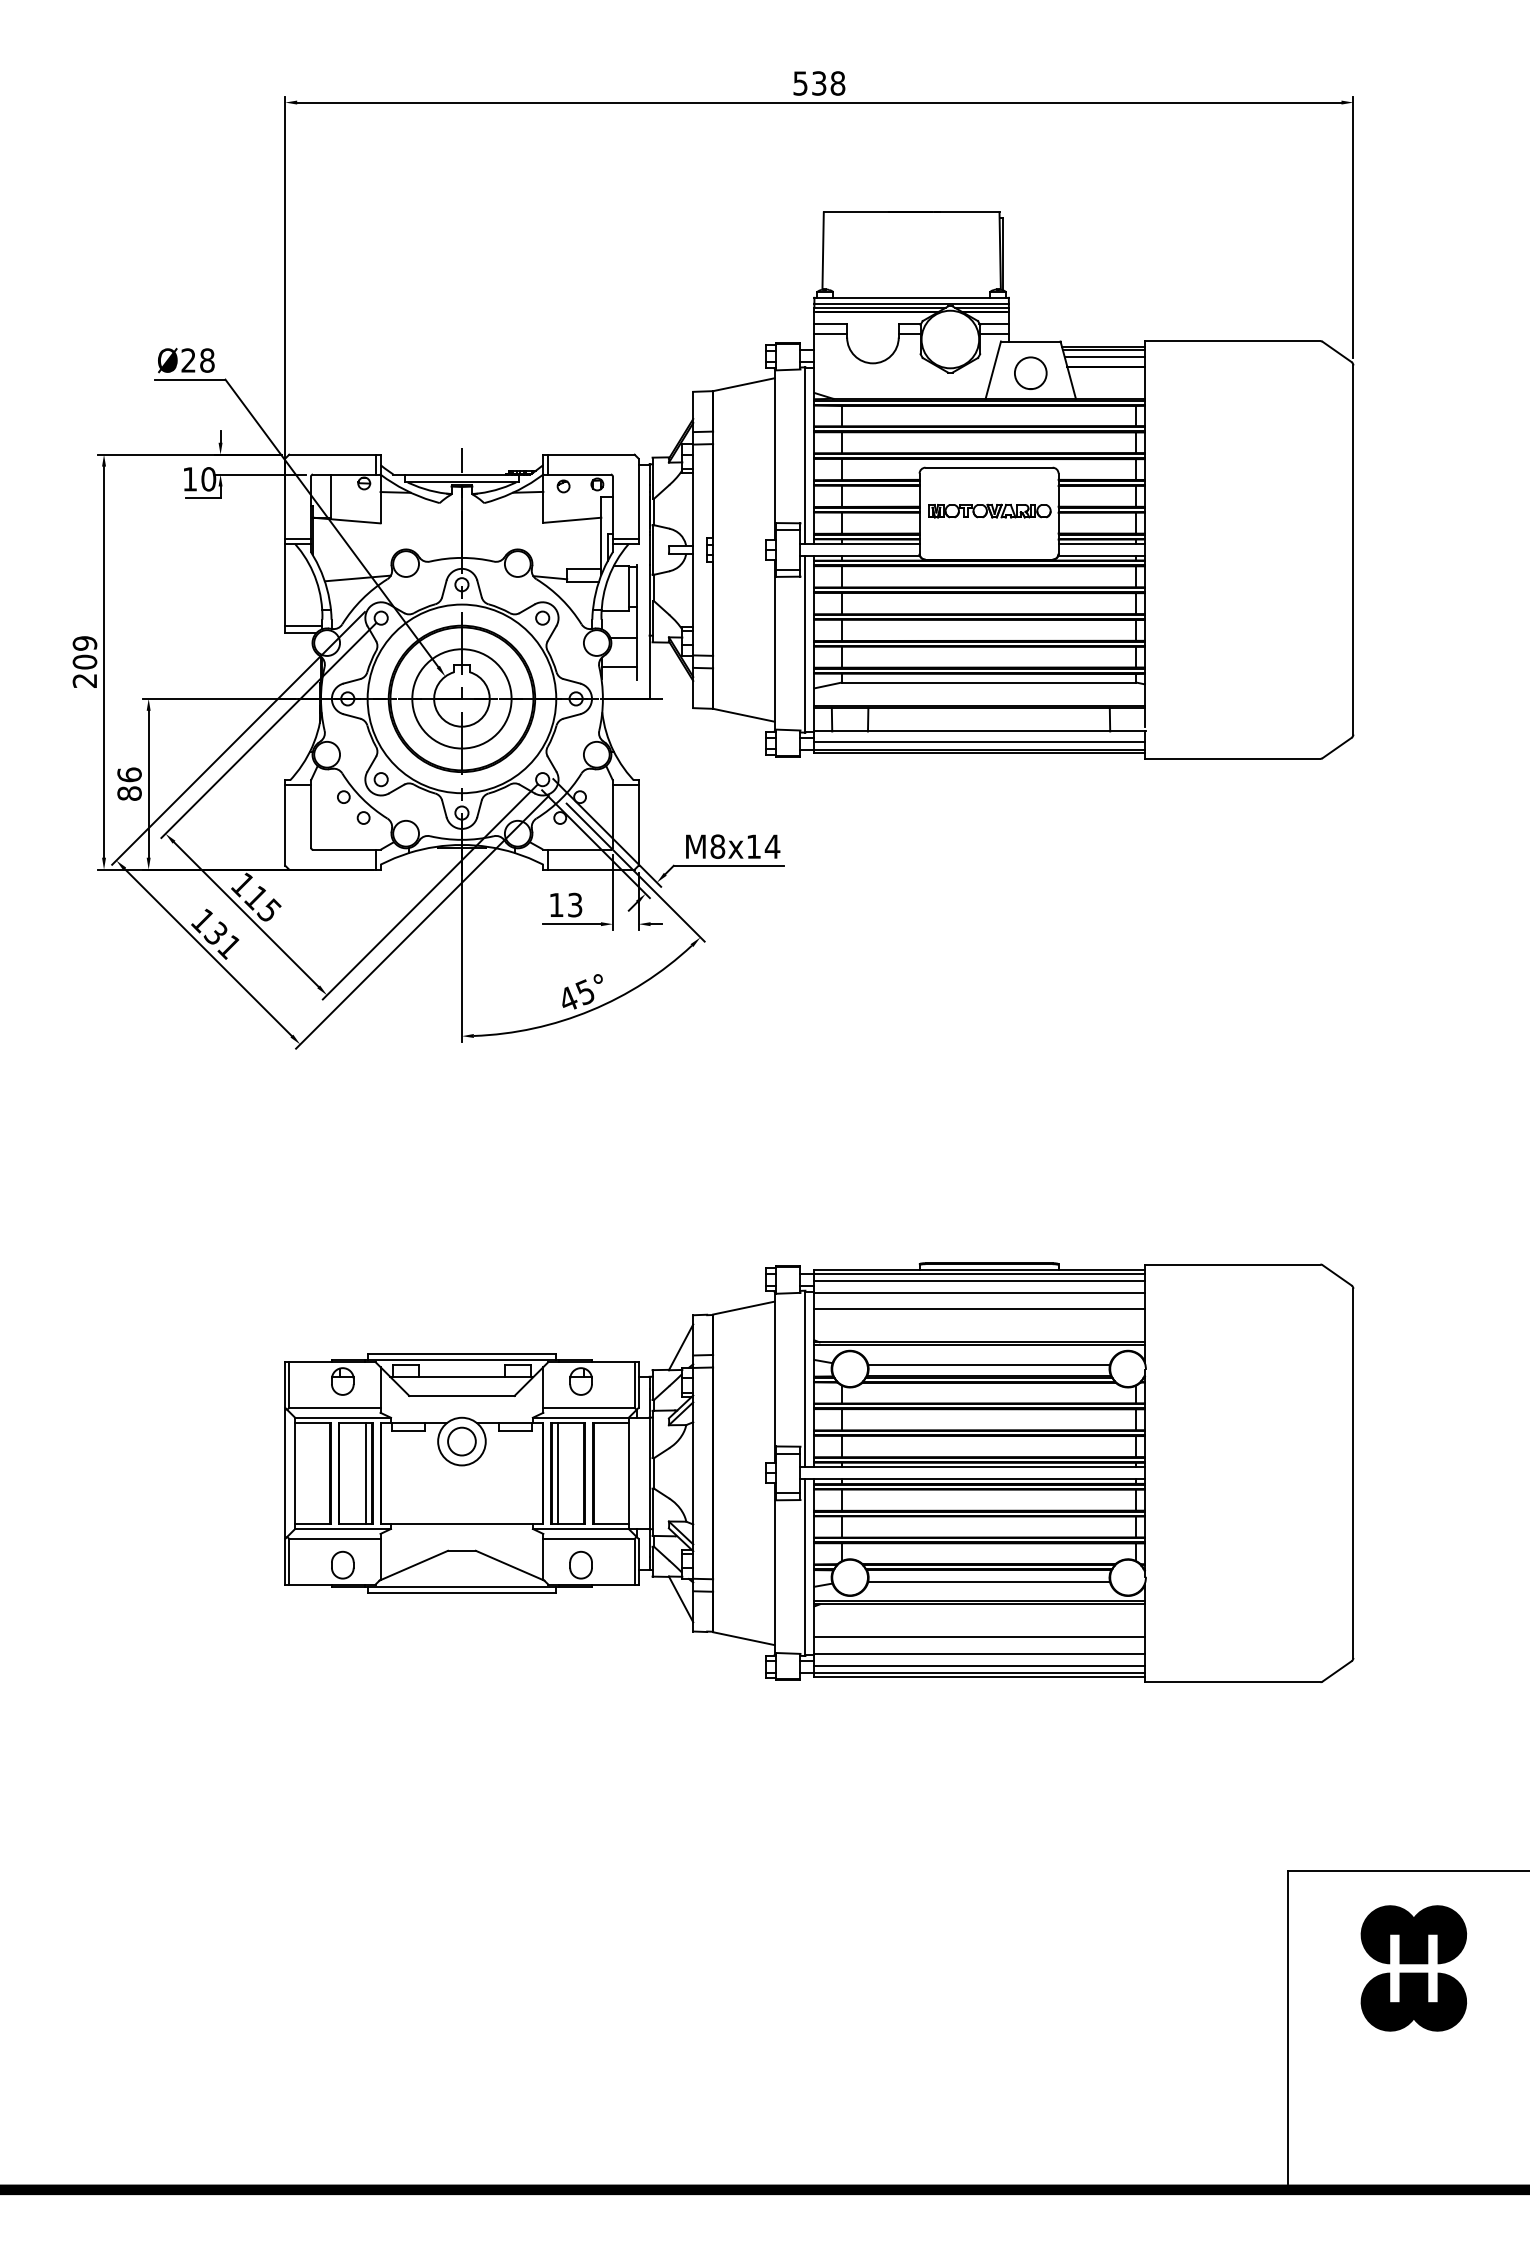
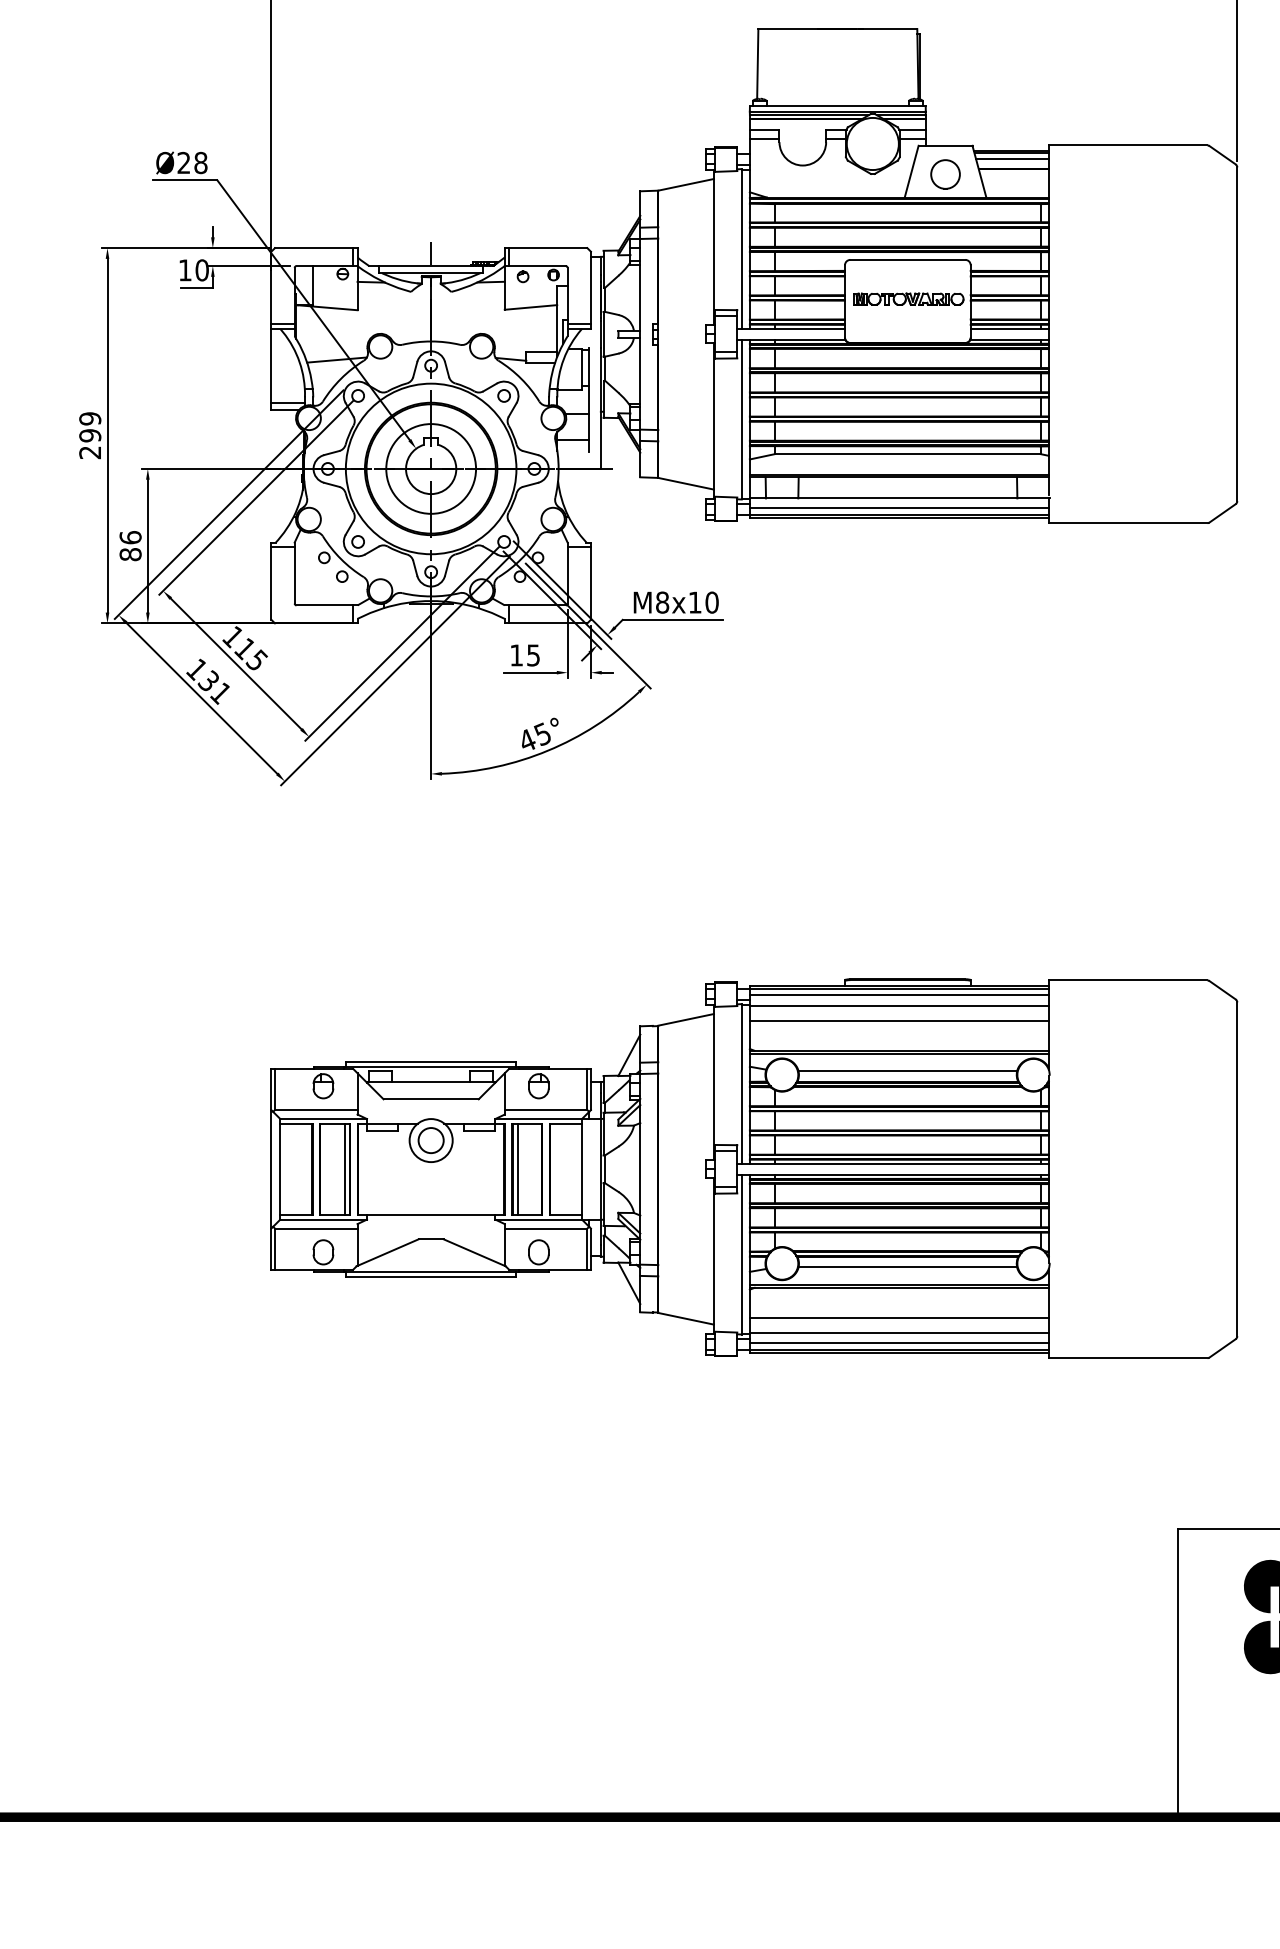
text: (85, 661) -> (90, 435), 209 -> 299
text: (772, 846) -> (711, 602), M8x14 -> M8x10
text: (575, 904) -> (533, 654), 13 -> 15

